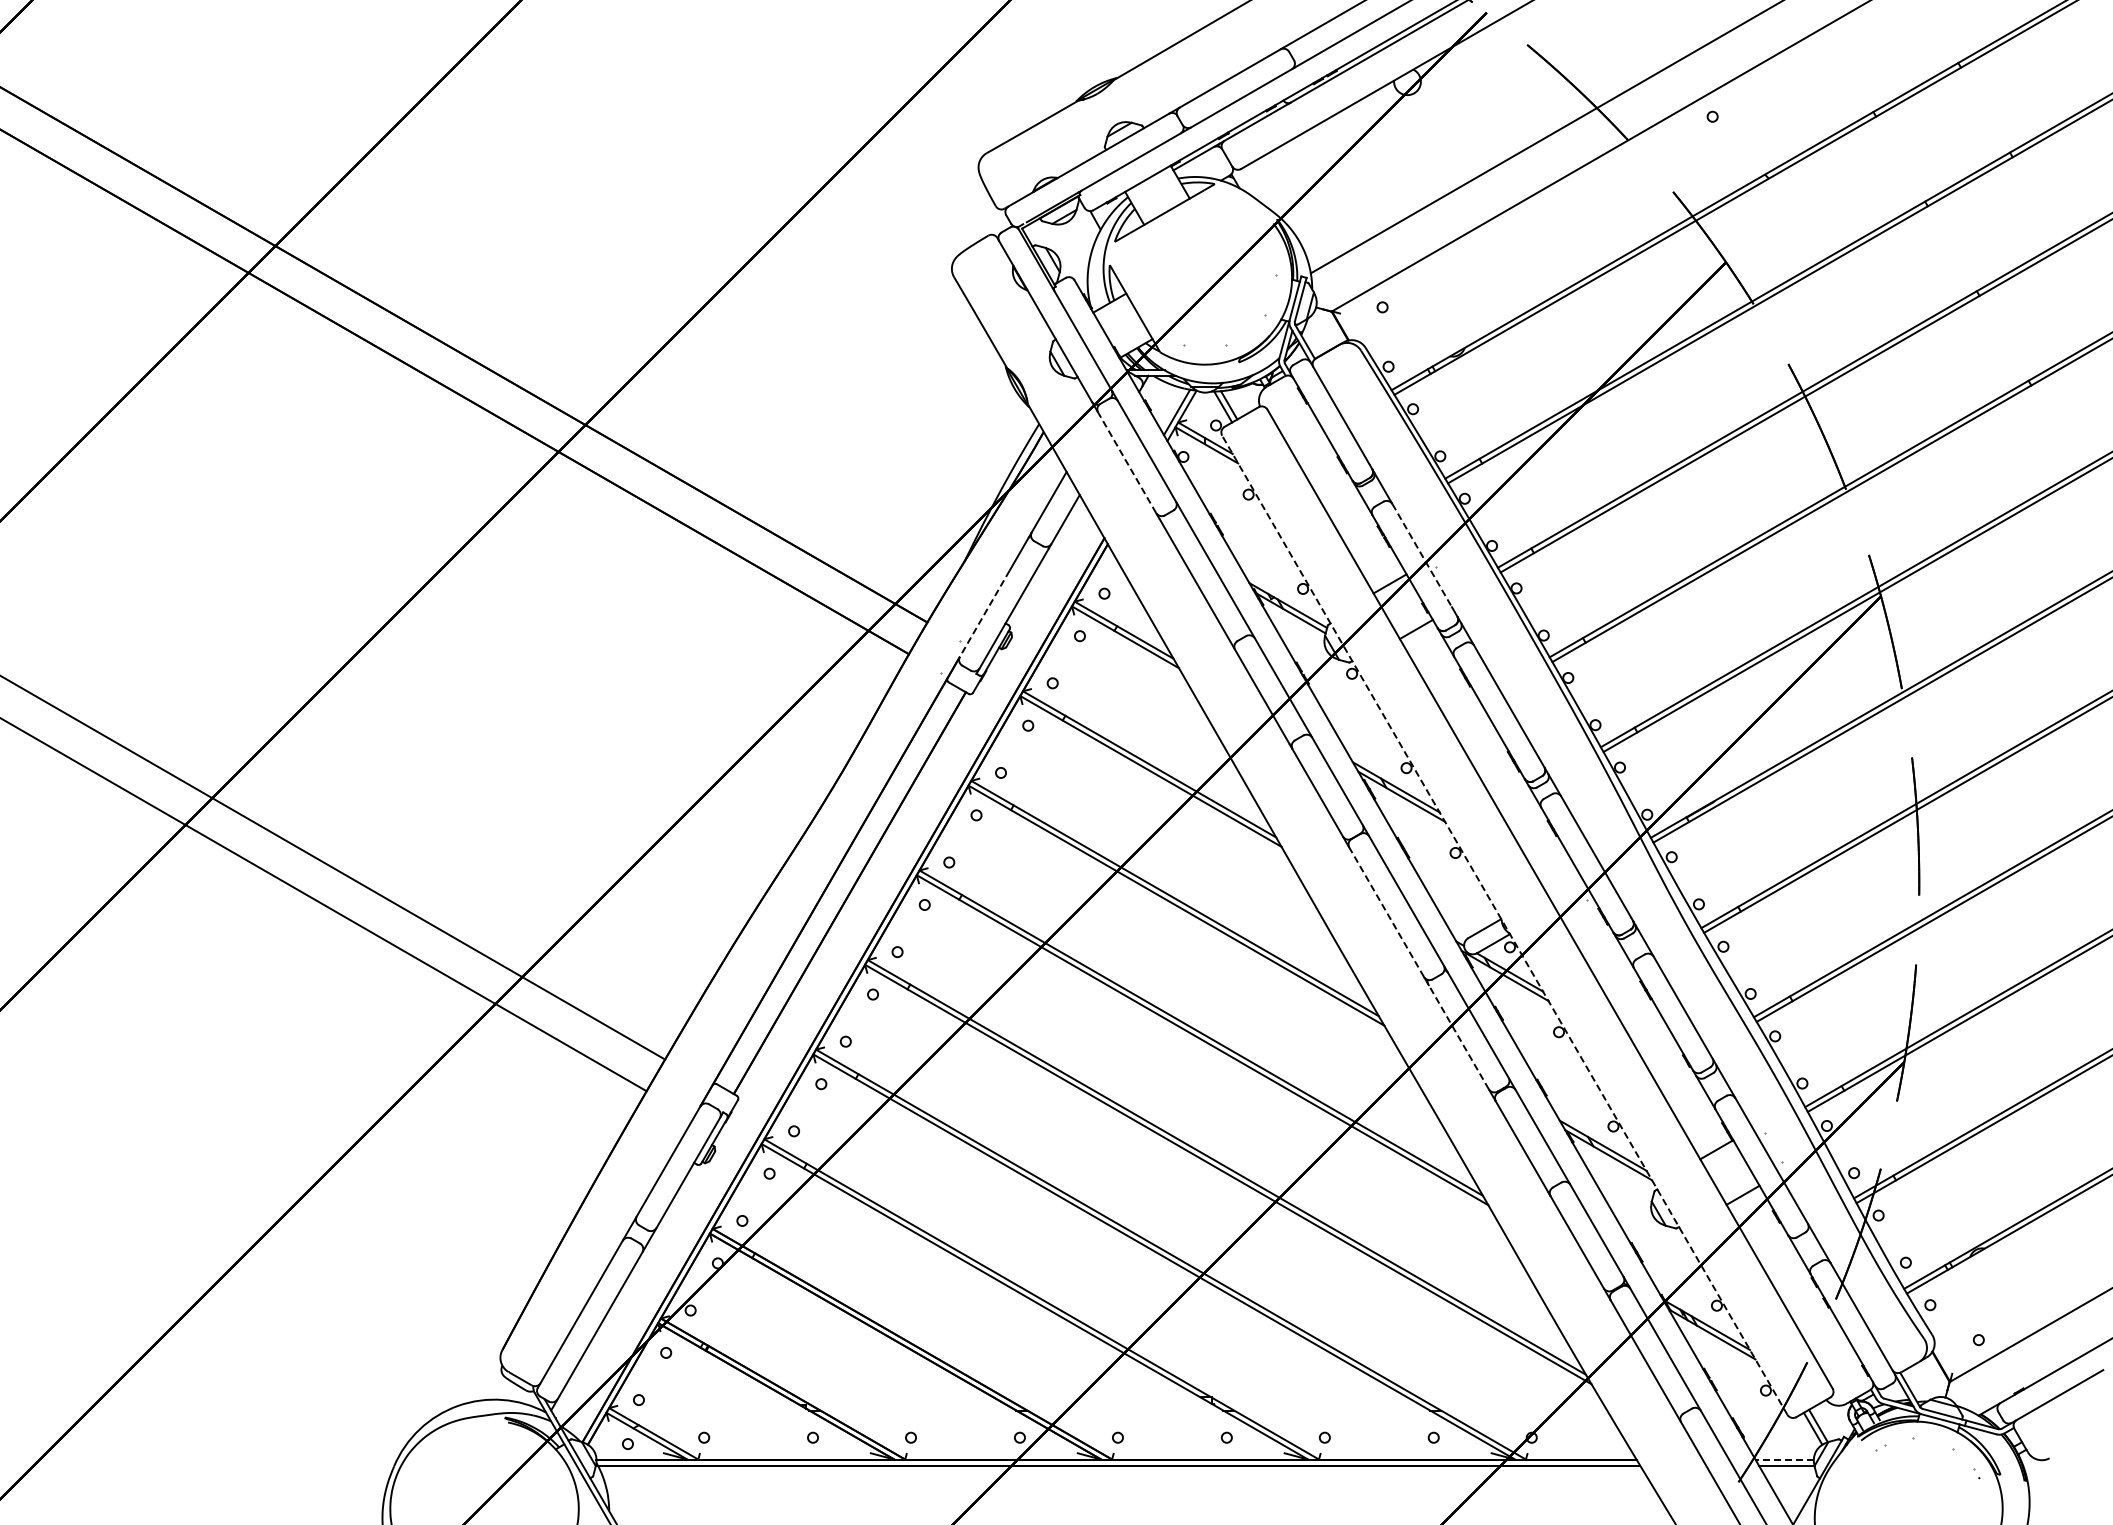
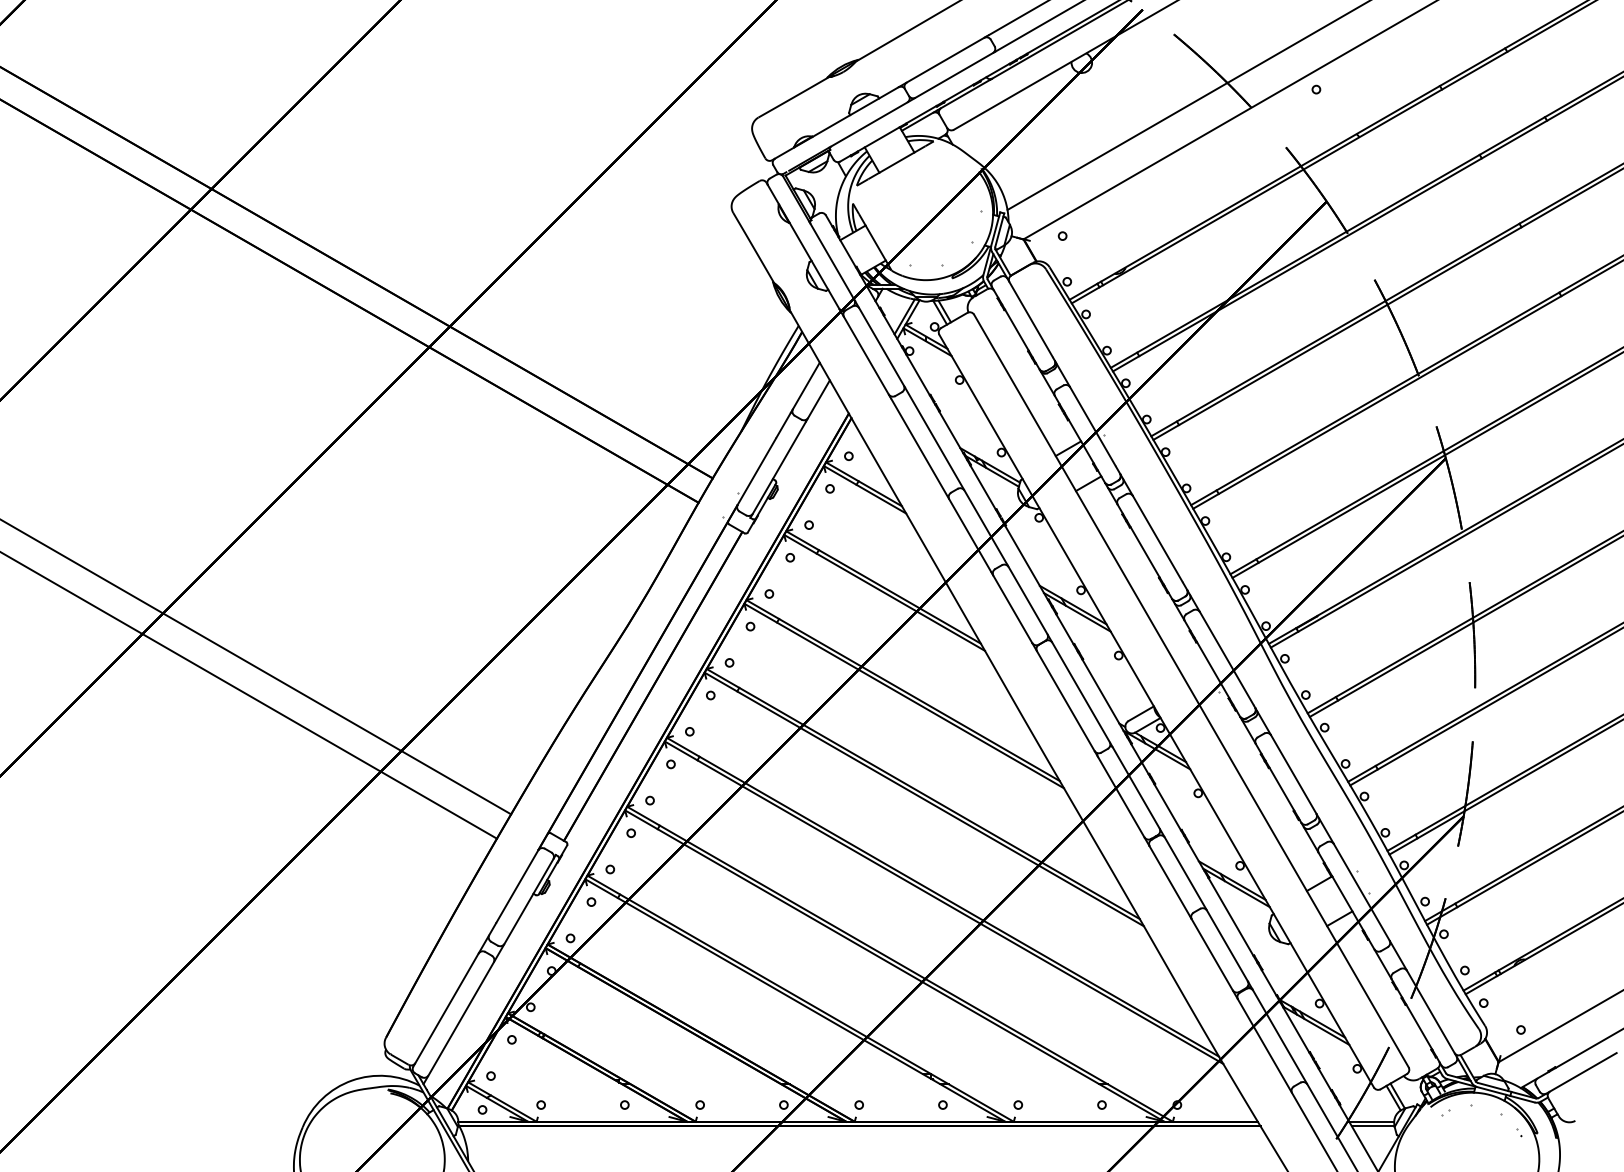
line: (1127, 462) -> (866, 355), dashed -> solid
line: (1422, 555) -> (1093, 426), dashed -> solid
line: (984, 613) -> (756, 471), dashed -> solid
line: (1386, 912) -> (1065, 701), dashed -> solid
line: (1504, 924) -> (1156, 710), dashed -> solid
line: (1459, 1037) -> (1121, 797), dashed -> solid
line: (1784, 1459) -> (1371, 1121), dashed -> solid

